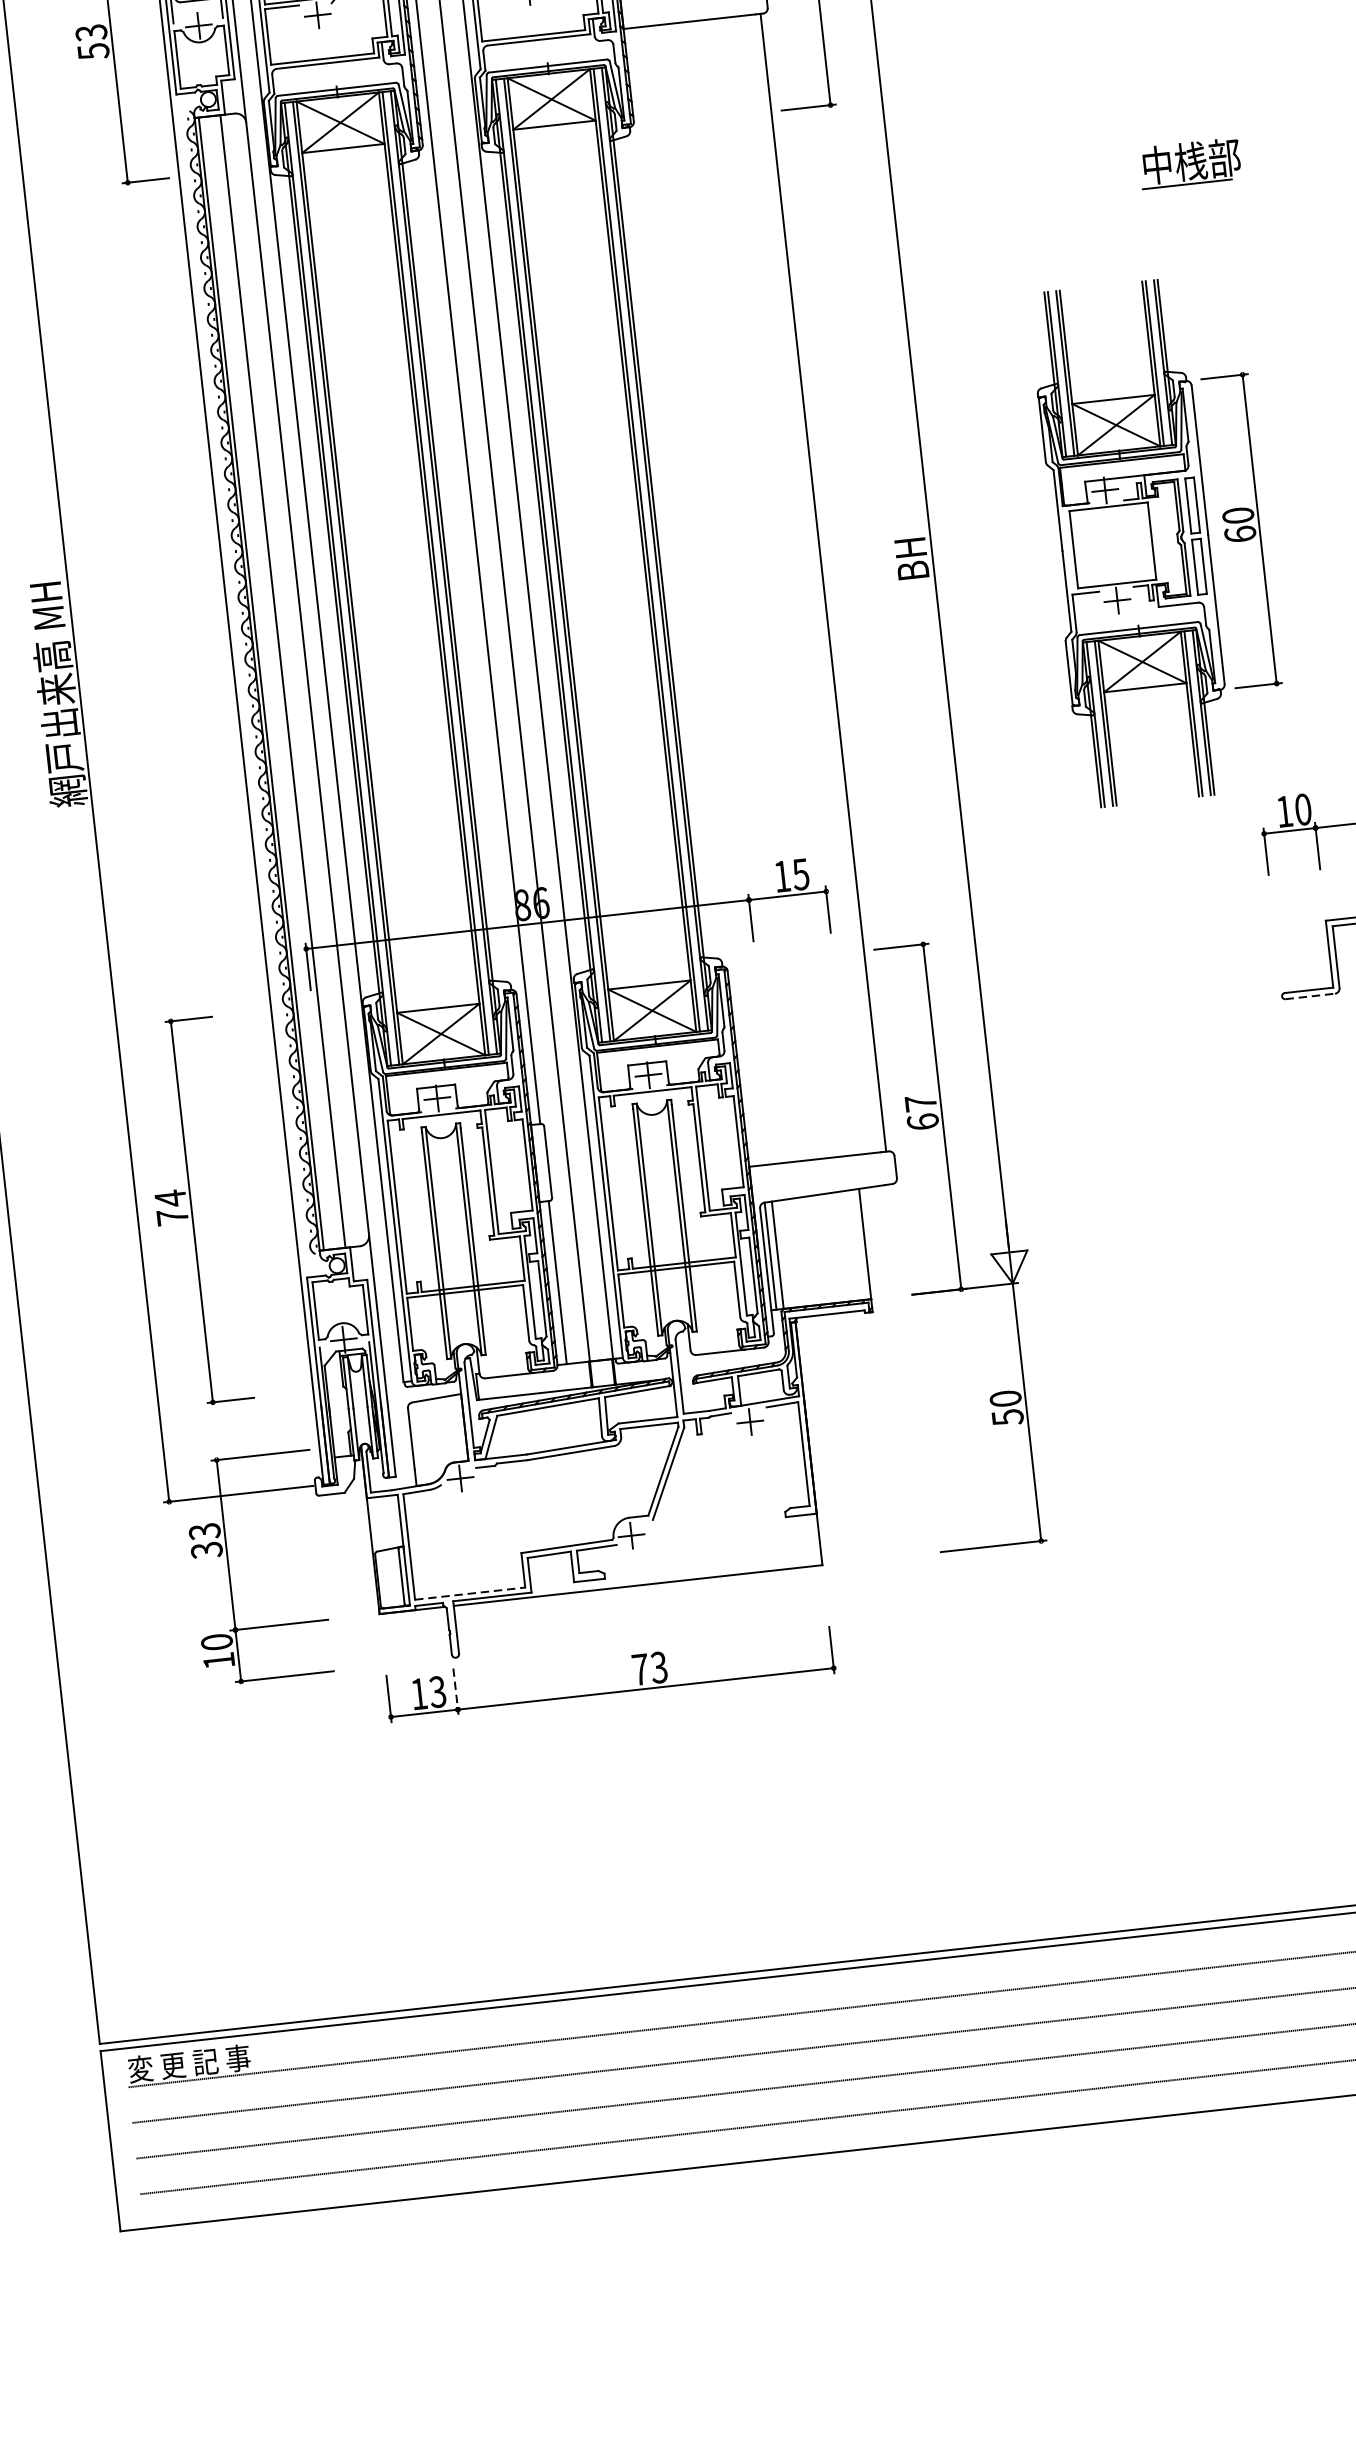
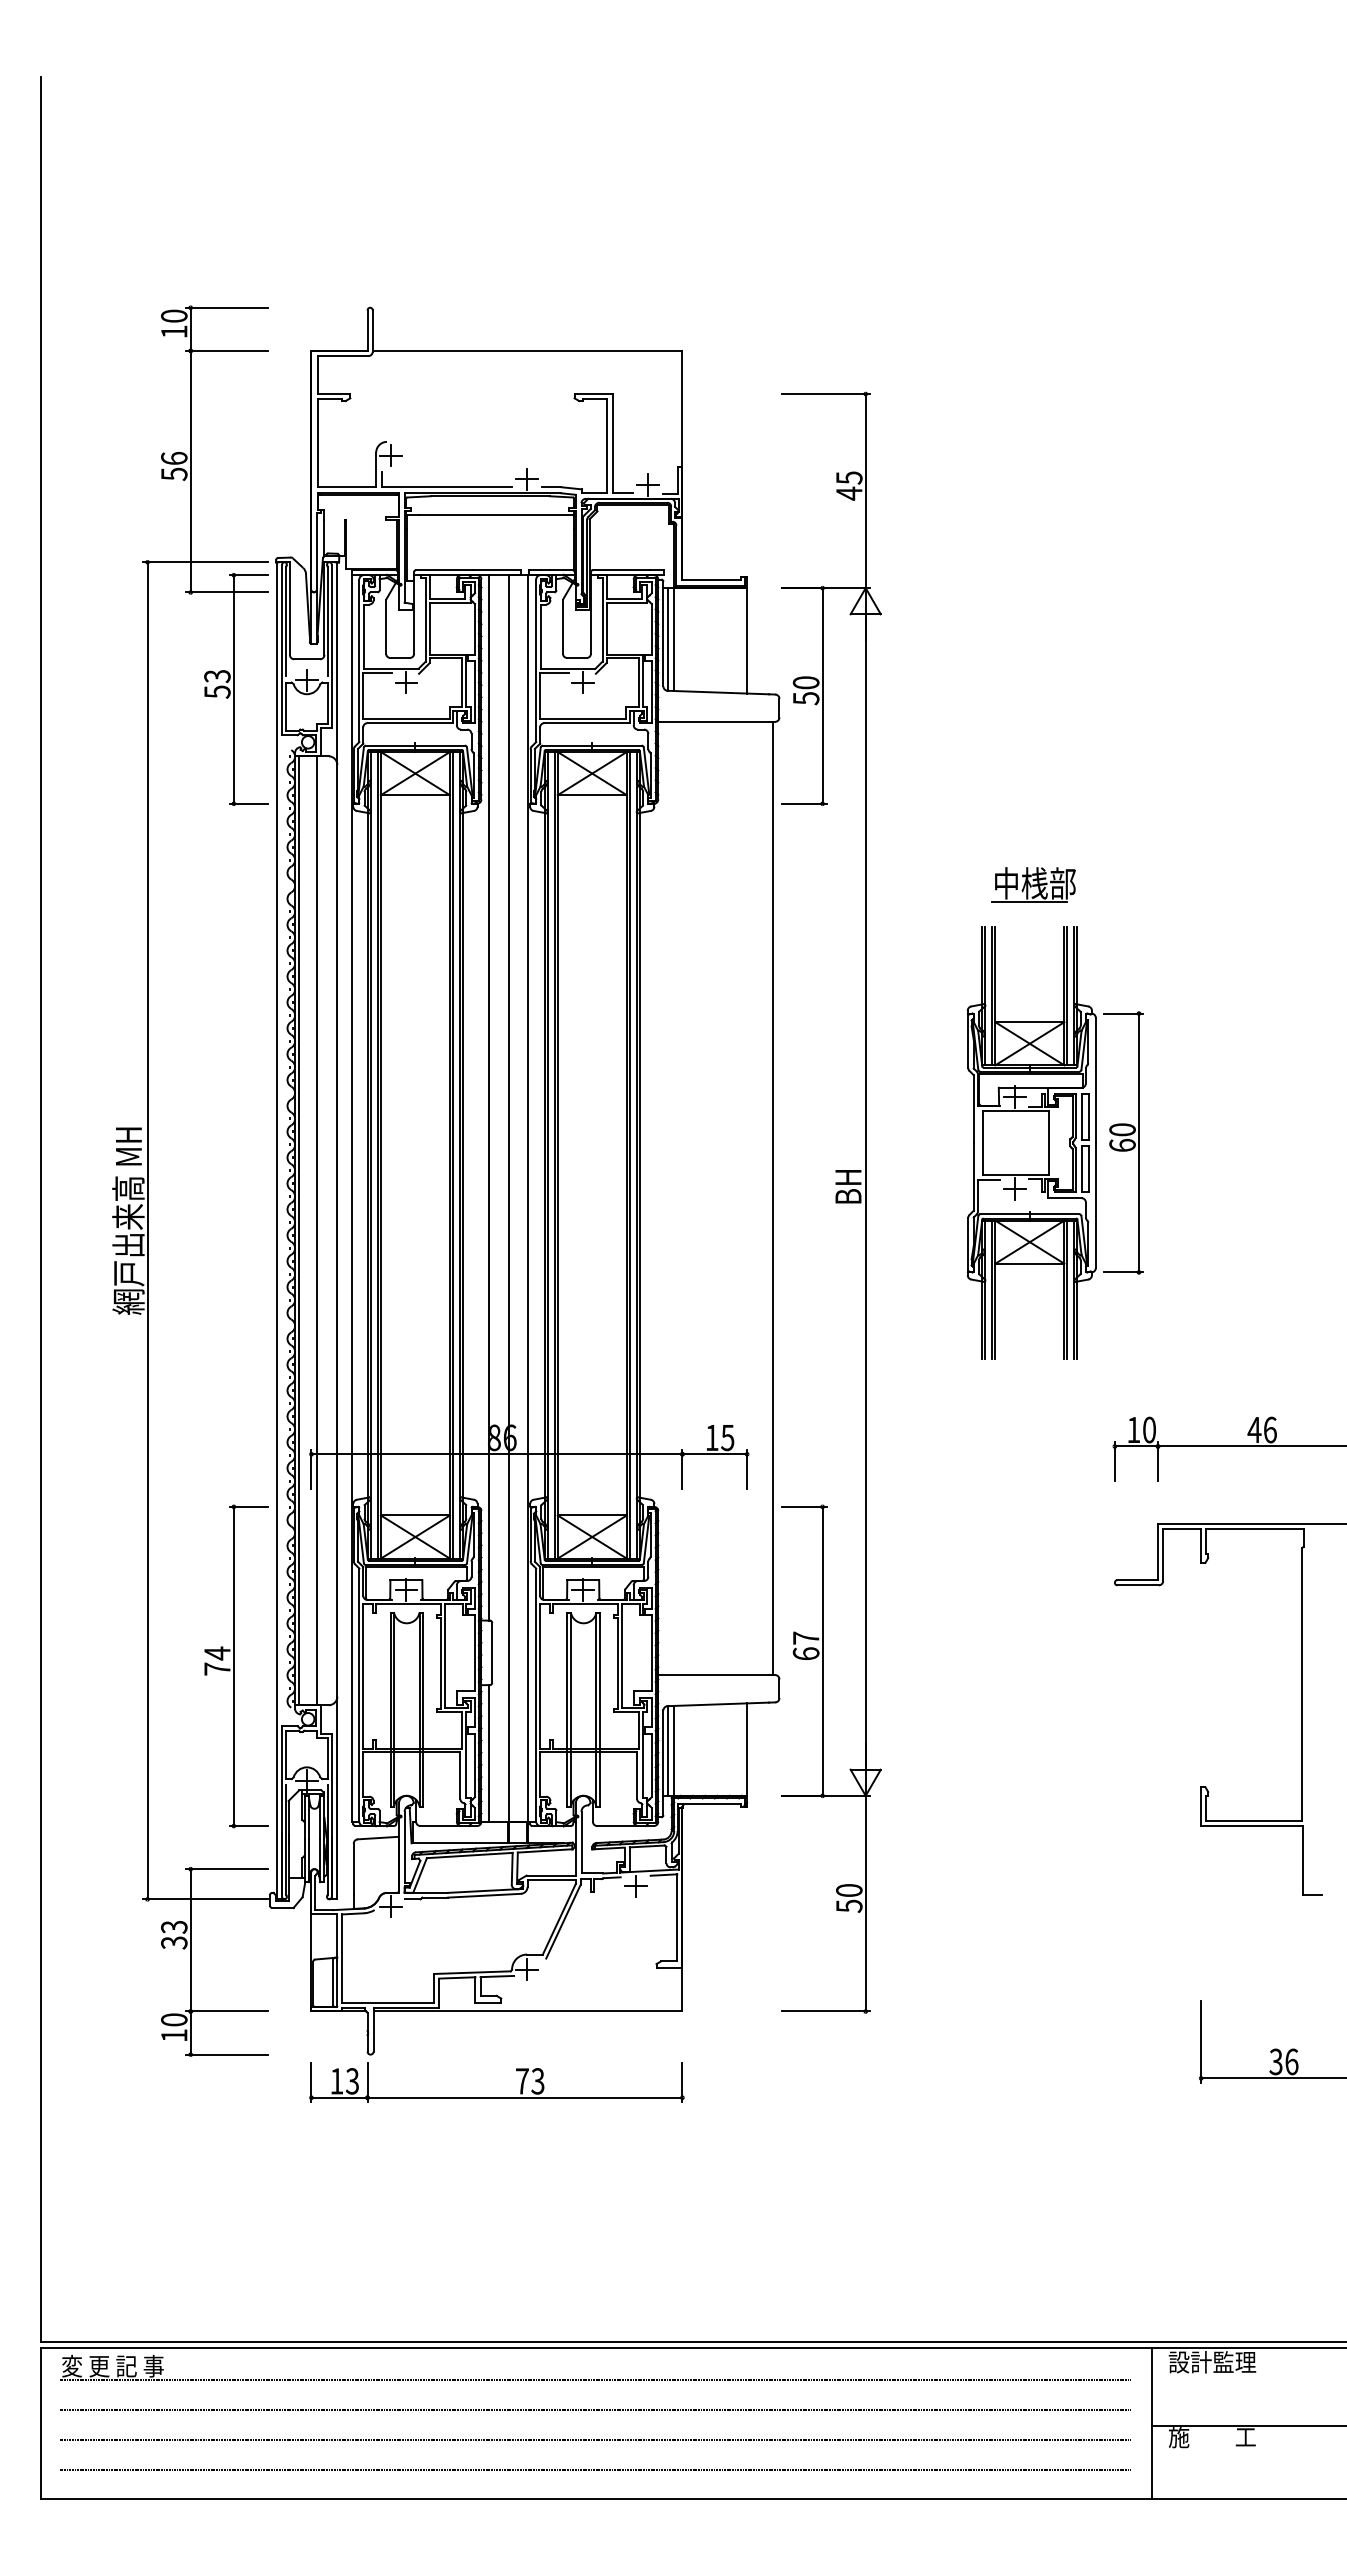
part: (1189, 163) -> (1033, 884), moved
part: (1158, 539) -> (1054, 1142), moved
line: (1310, 996) -> (1138, 1585), dashed -> solid
part: (195, 1211) -> (236, 1666), moved
line: (470, 1593) -> (388, 2002), dashed -> solid
line: (455, 1692) -> (367, 2083), dashed -> solid

